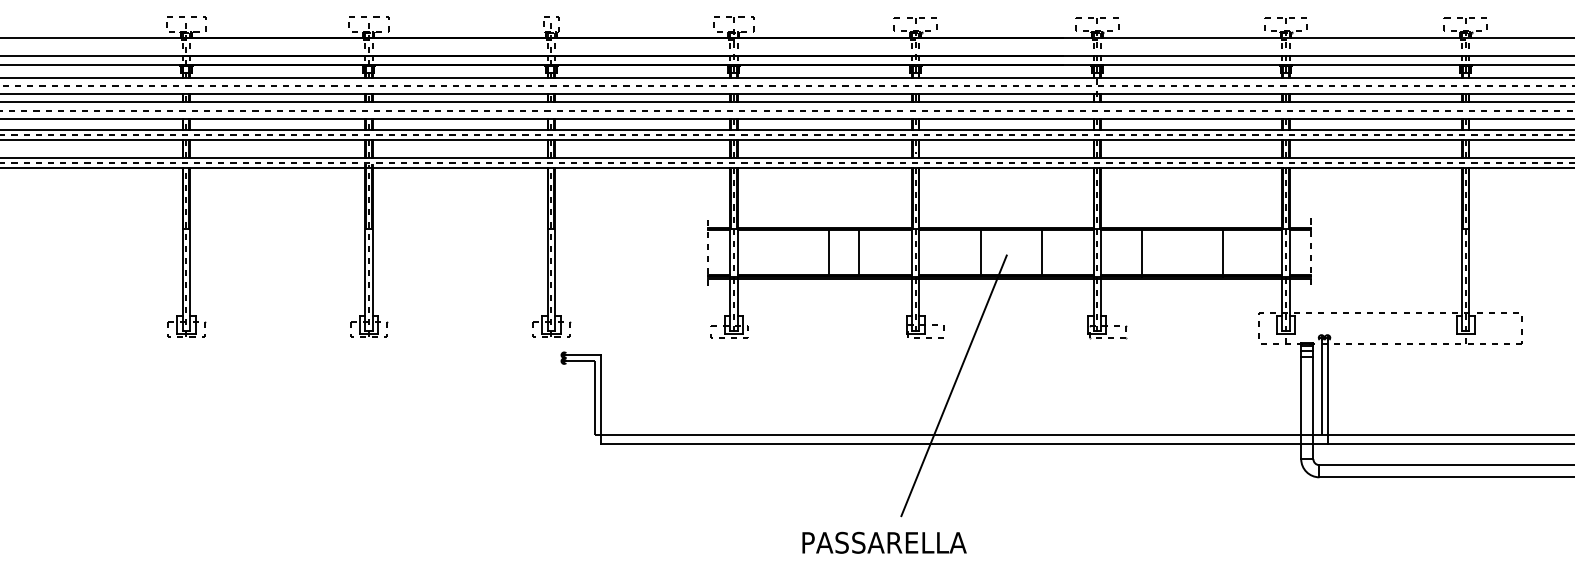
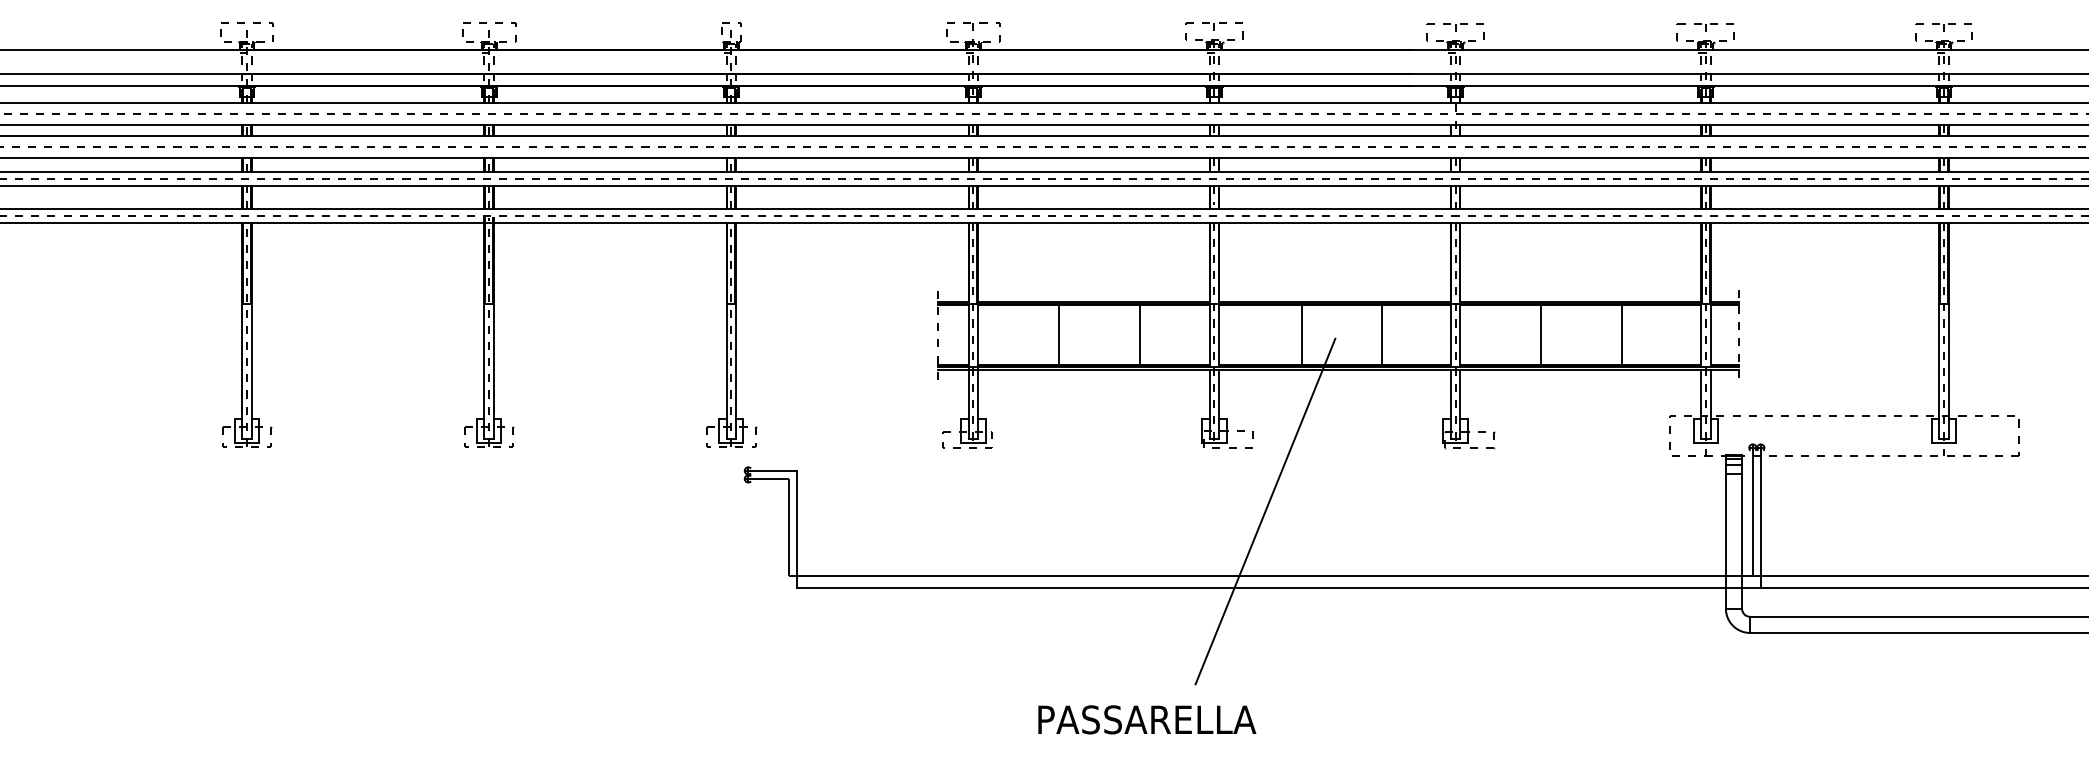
line: (828, 252) -> (1058, 334), moved
line: (1142, 253) -> (1541, 335), moved
text: (884, 542) -> (1147, 719), moved

